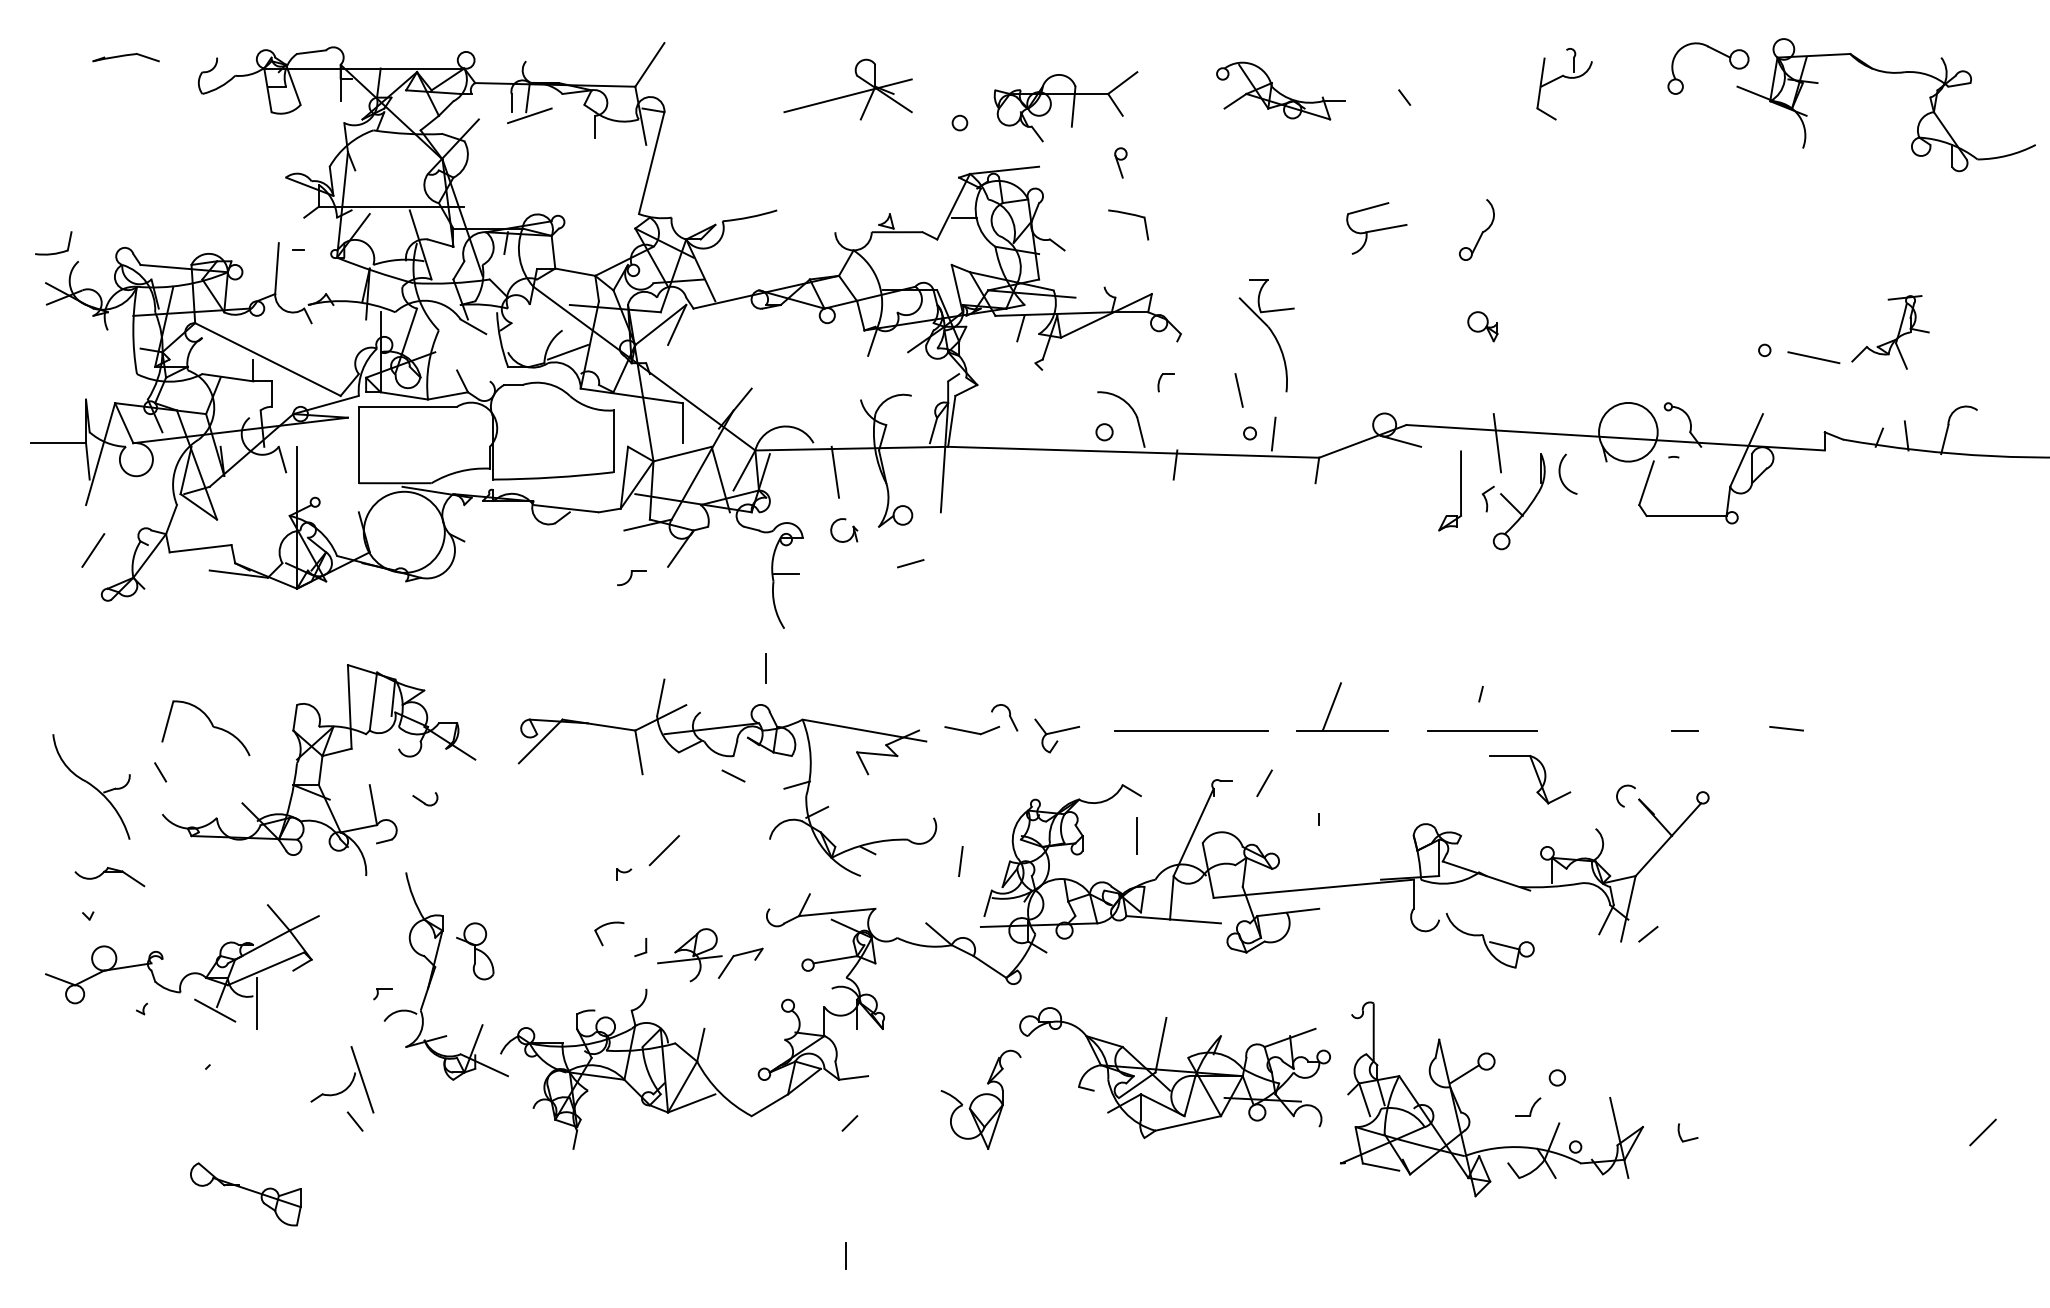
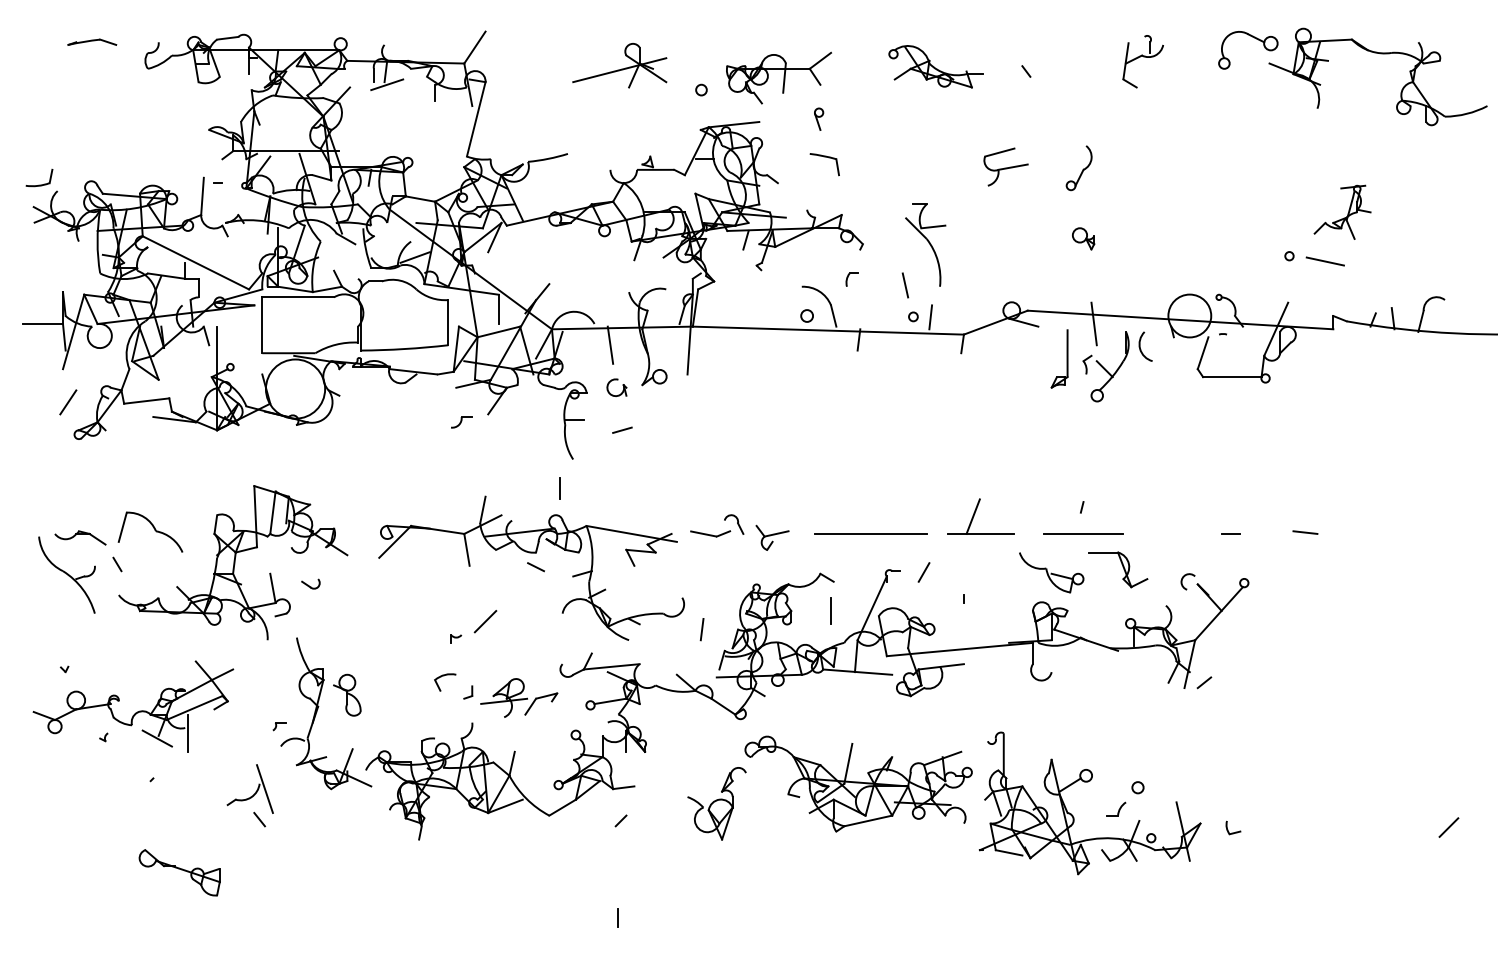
part: (1897, 334) -> (1347, 213), moved
line: (910, 563) -> (622, 430), moved
part: (109, 877) -> (80, 538), moved
part: (1489, 940) -> (1051, 572), moved

